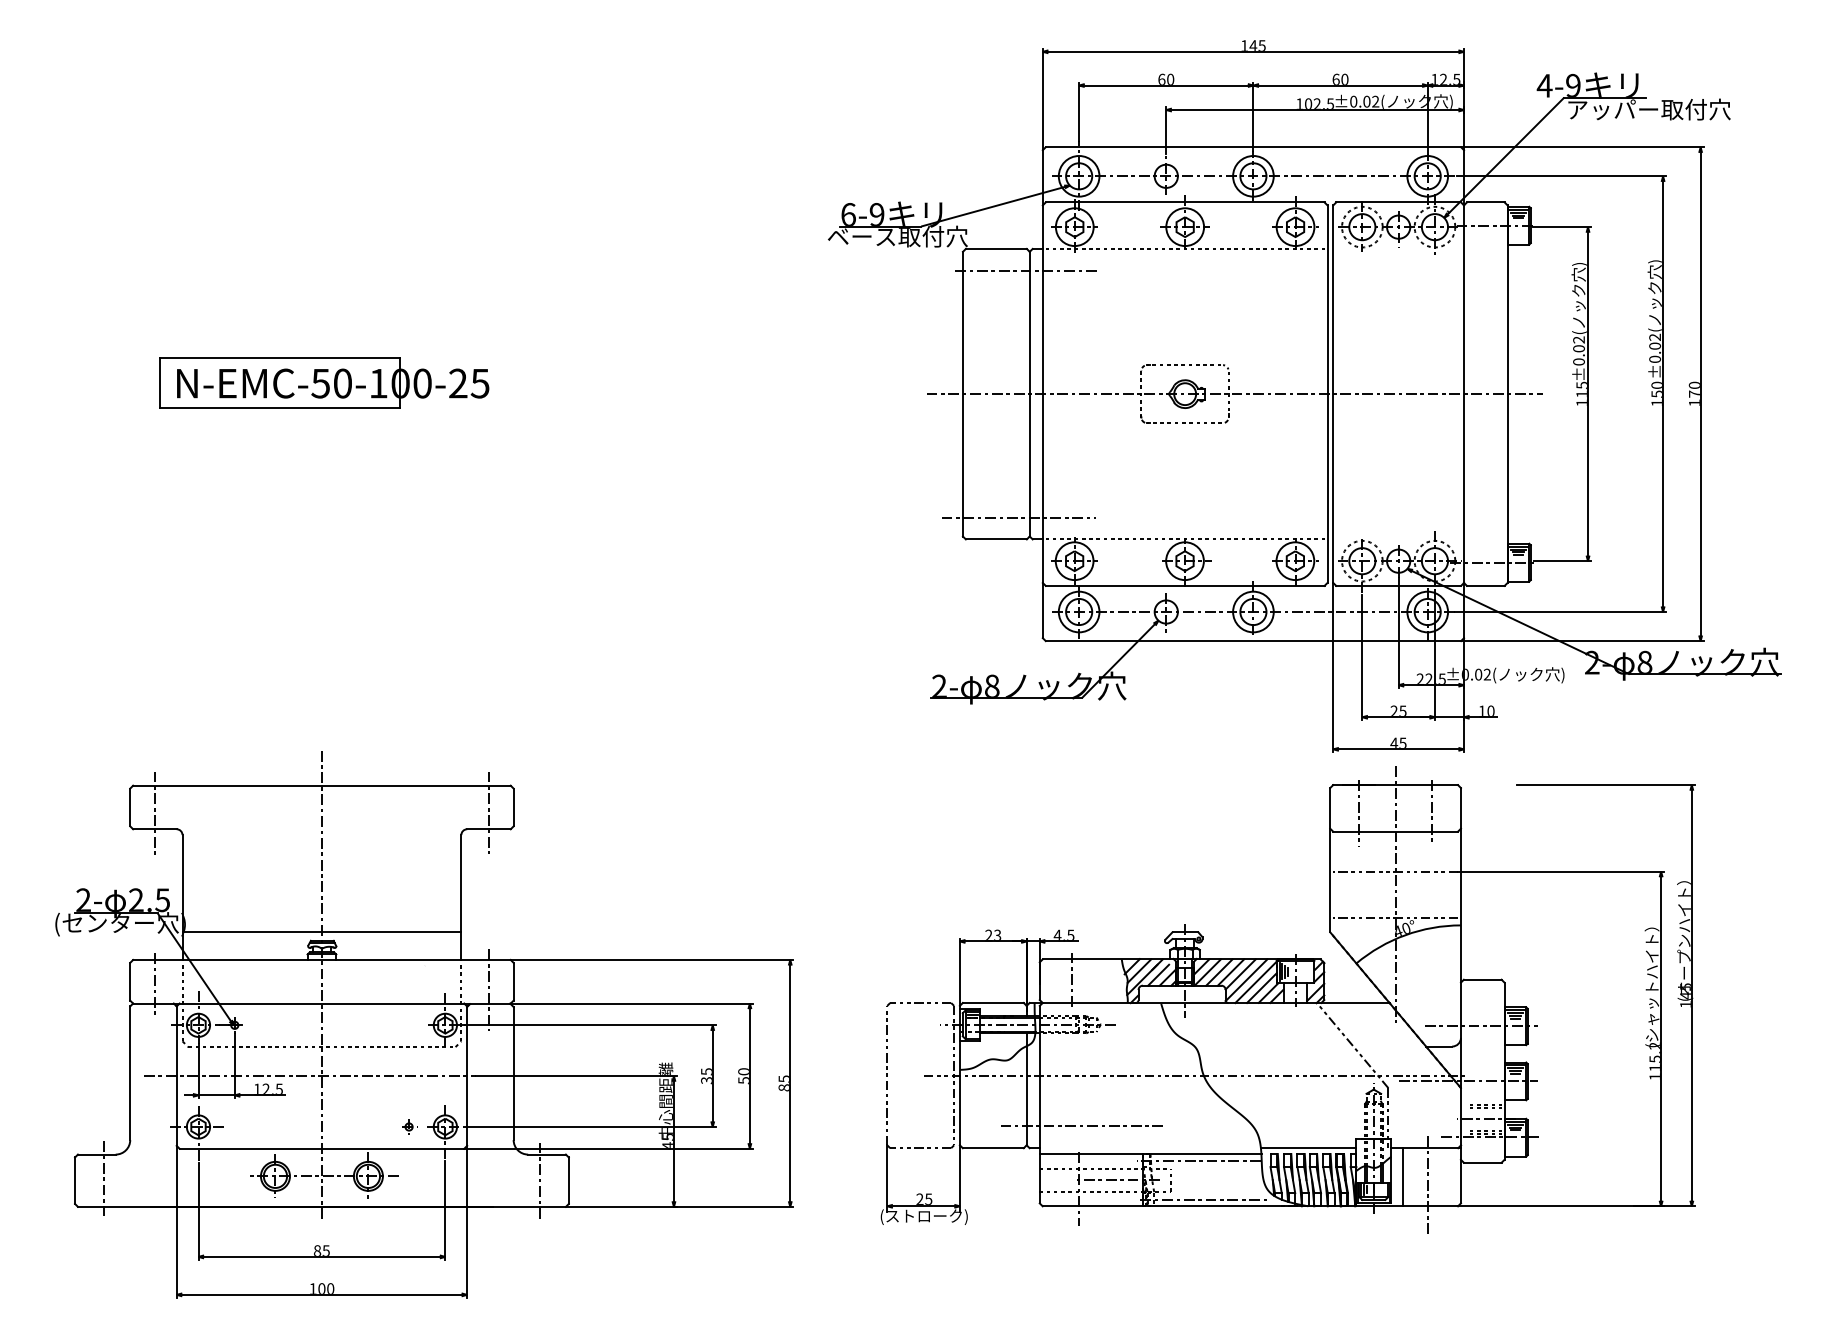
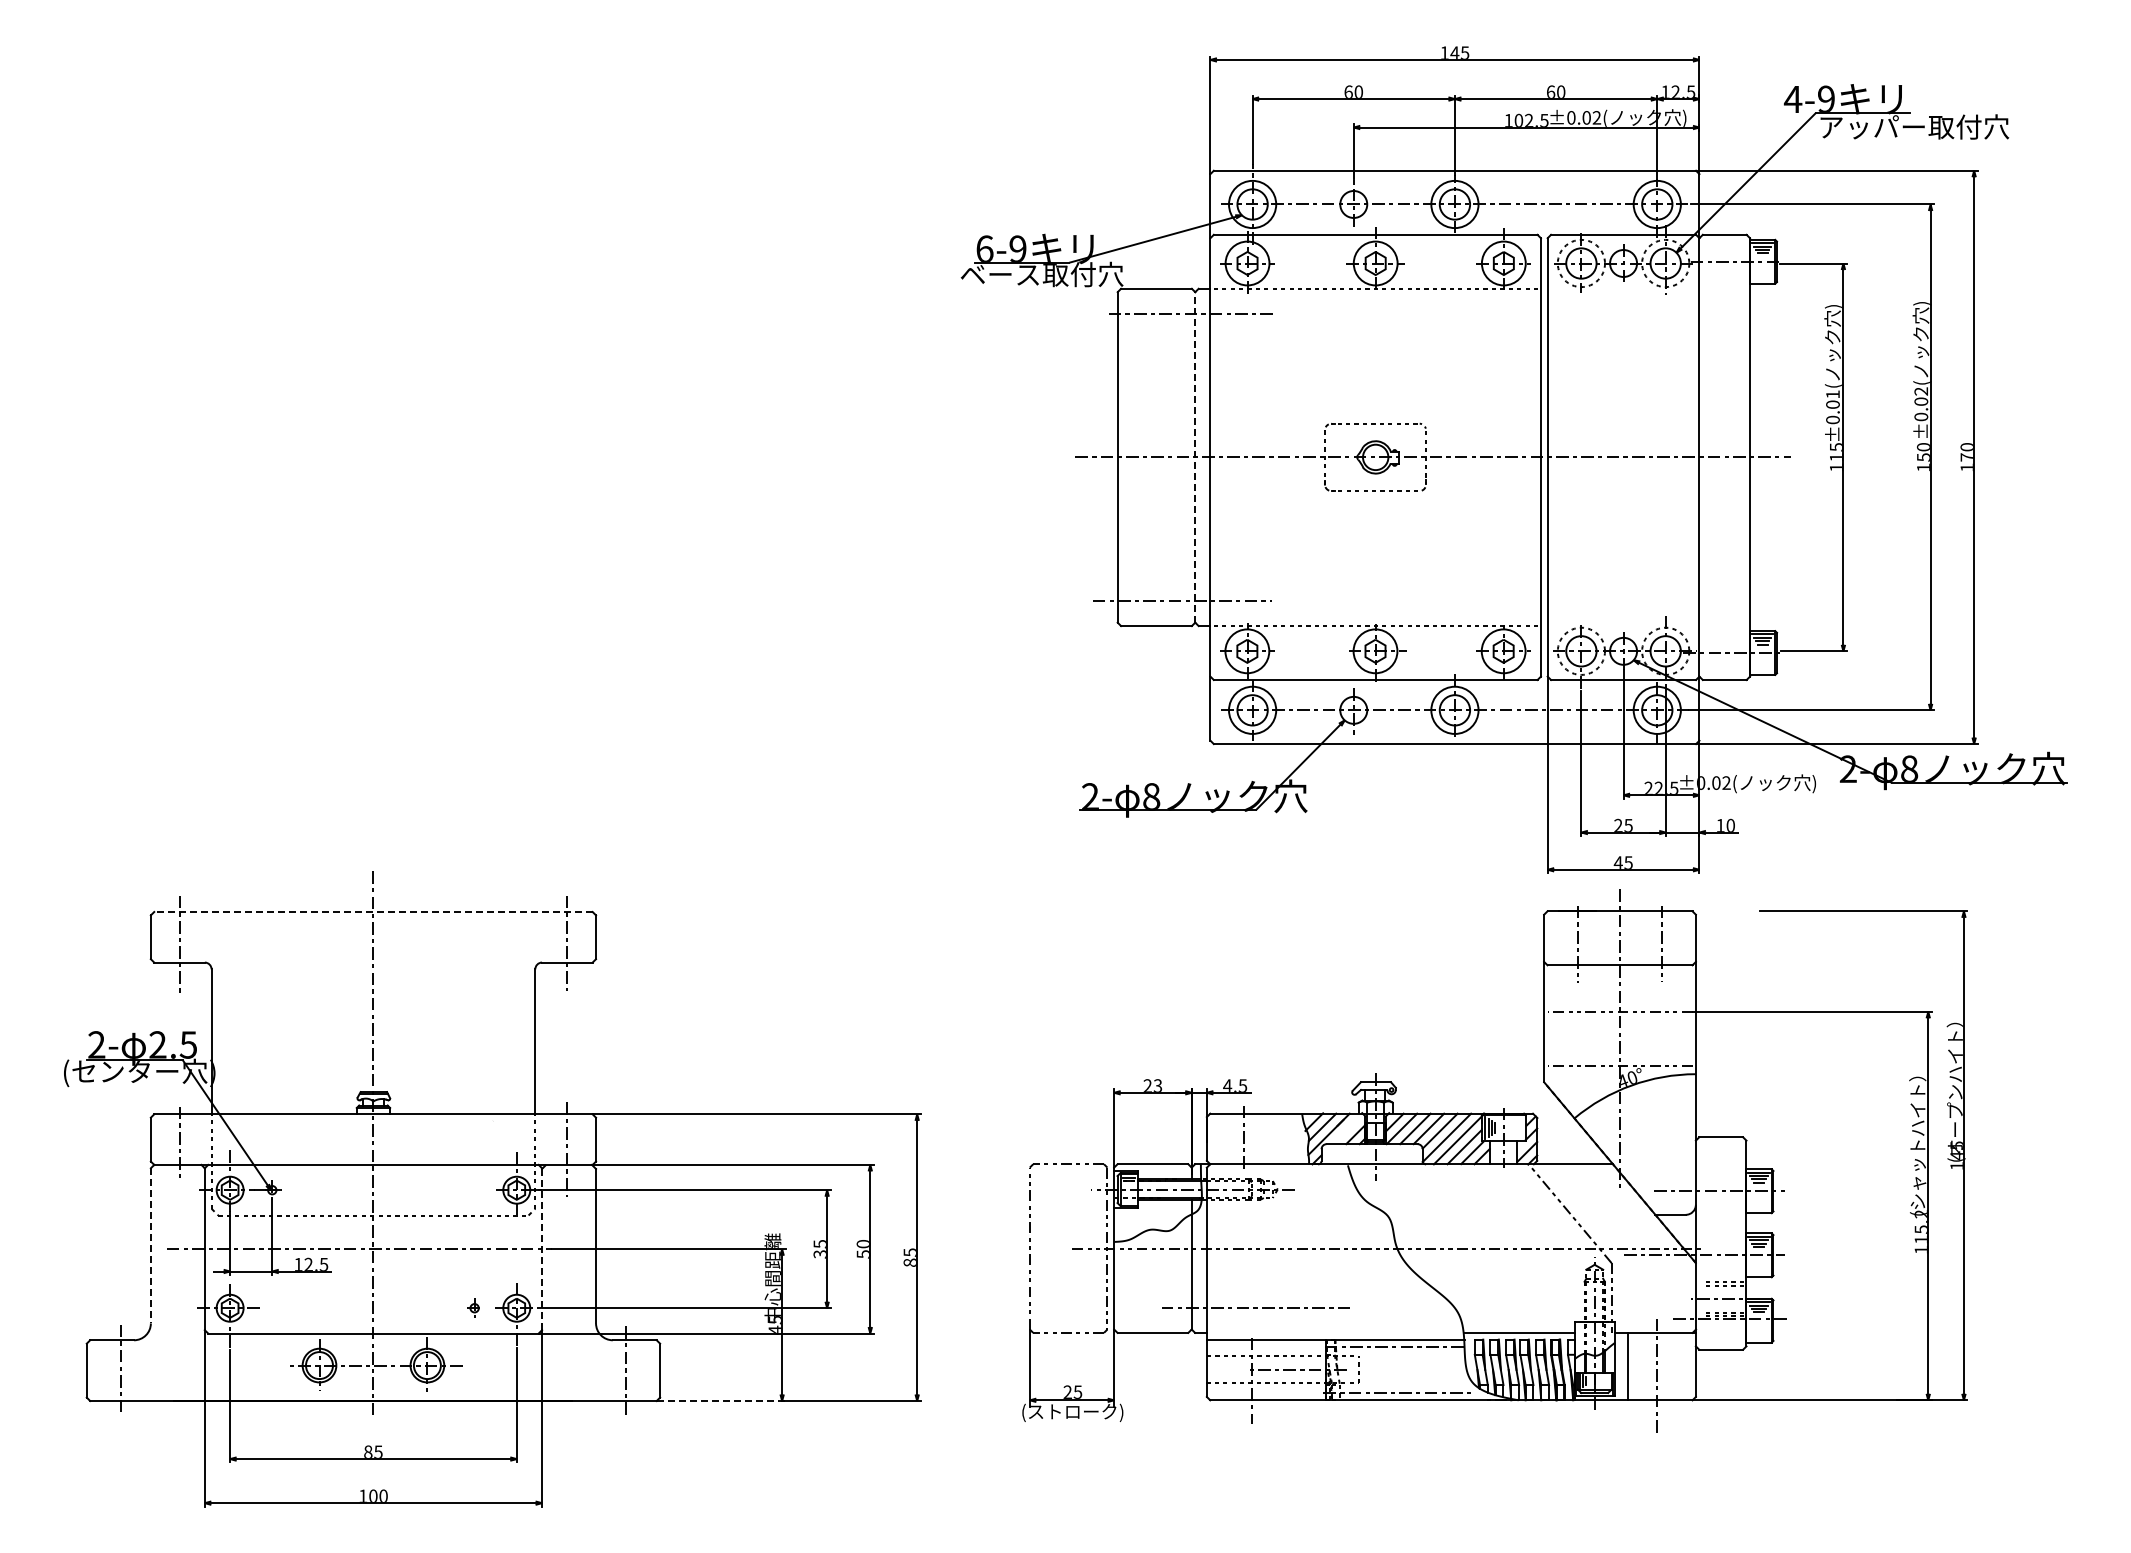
text: (1578, 339) -> (1832, 394), ±0.02( -> ±0.01(
part: (323, 383) -> (375, 444), removed
line: (1029, 393) -> (1195, 456), solid -> dashed
line: (321, 785) -> (372, 911), solid -> dashed
line: (321, 932) -> (373, 1082), removed
line: (1158, 974) -> (1344, 1131), removed
line: (129, 1072) -> (150, 1245), solid -> dashed
line: (467, 1076) -> (542, 1249), solid -> dashed
line: (621, 1206) -> (721, 1400), solid -> dashed

